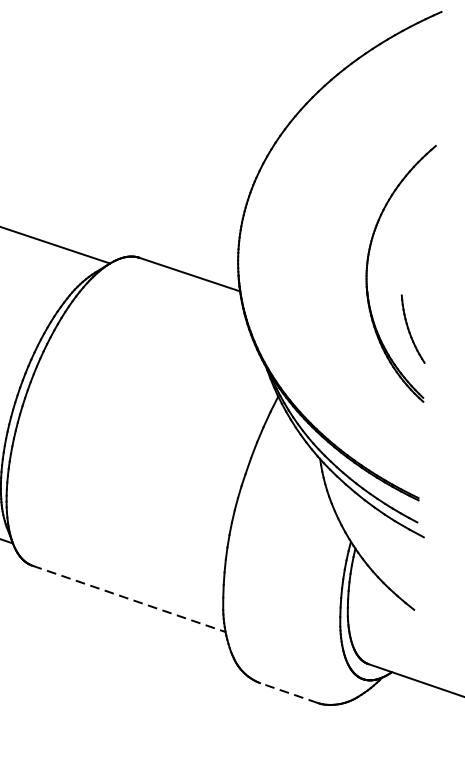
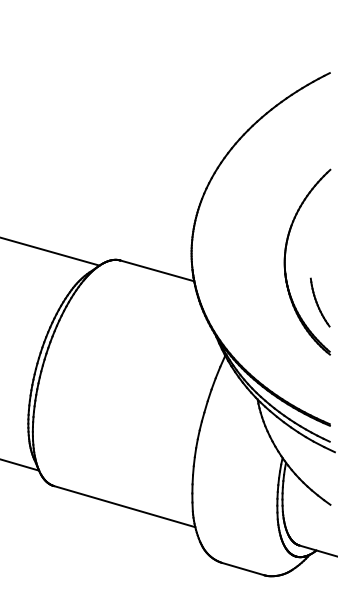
line: (128, 598) -> (124, 506), dashed -> solid
line: (288, 692) -> (242, 568), dashed -> solid

